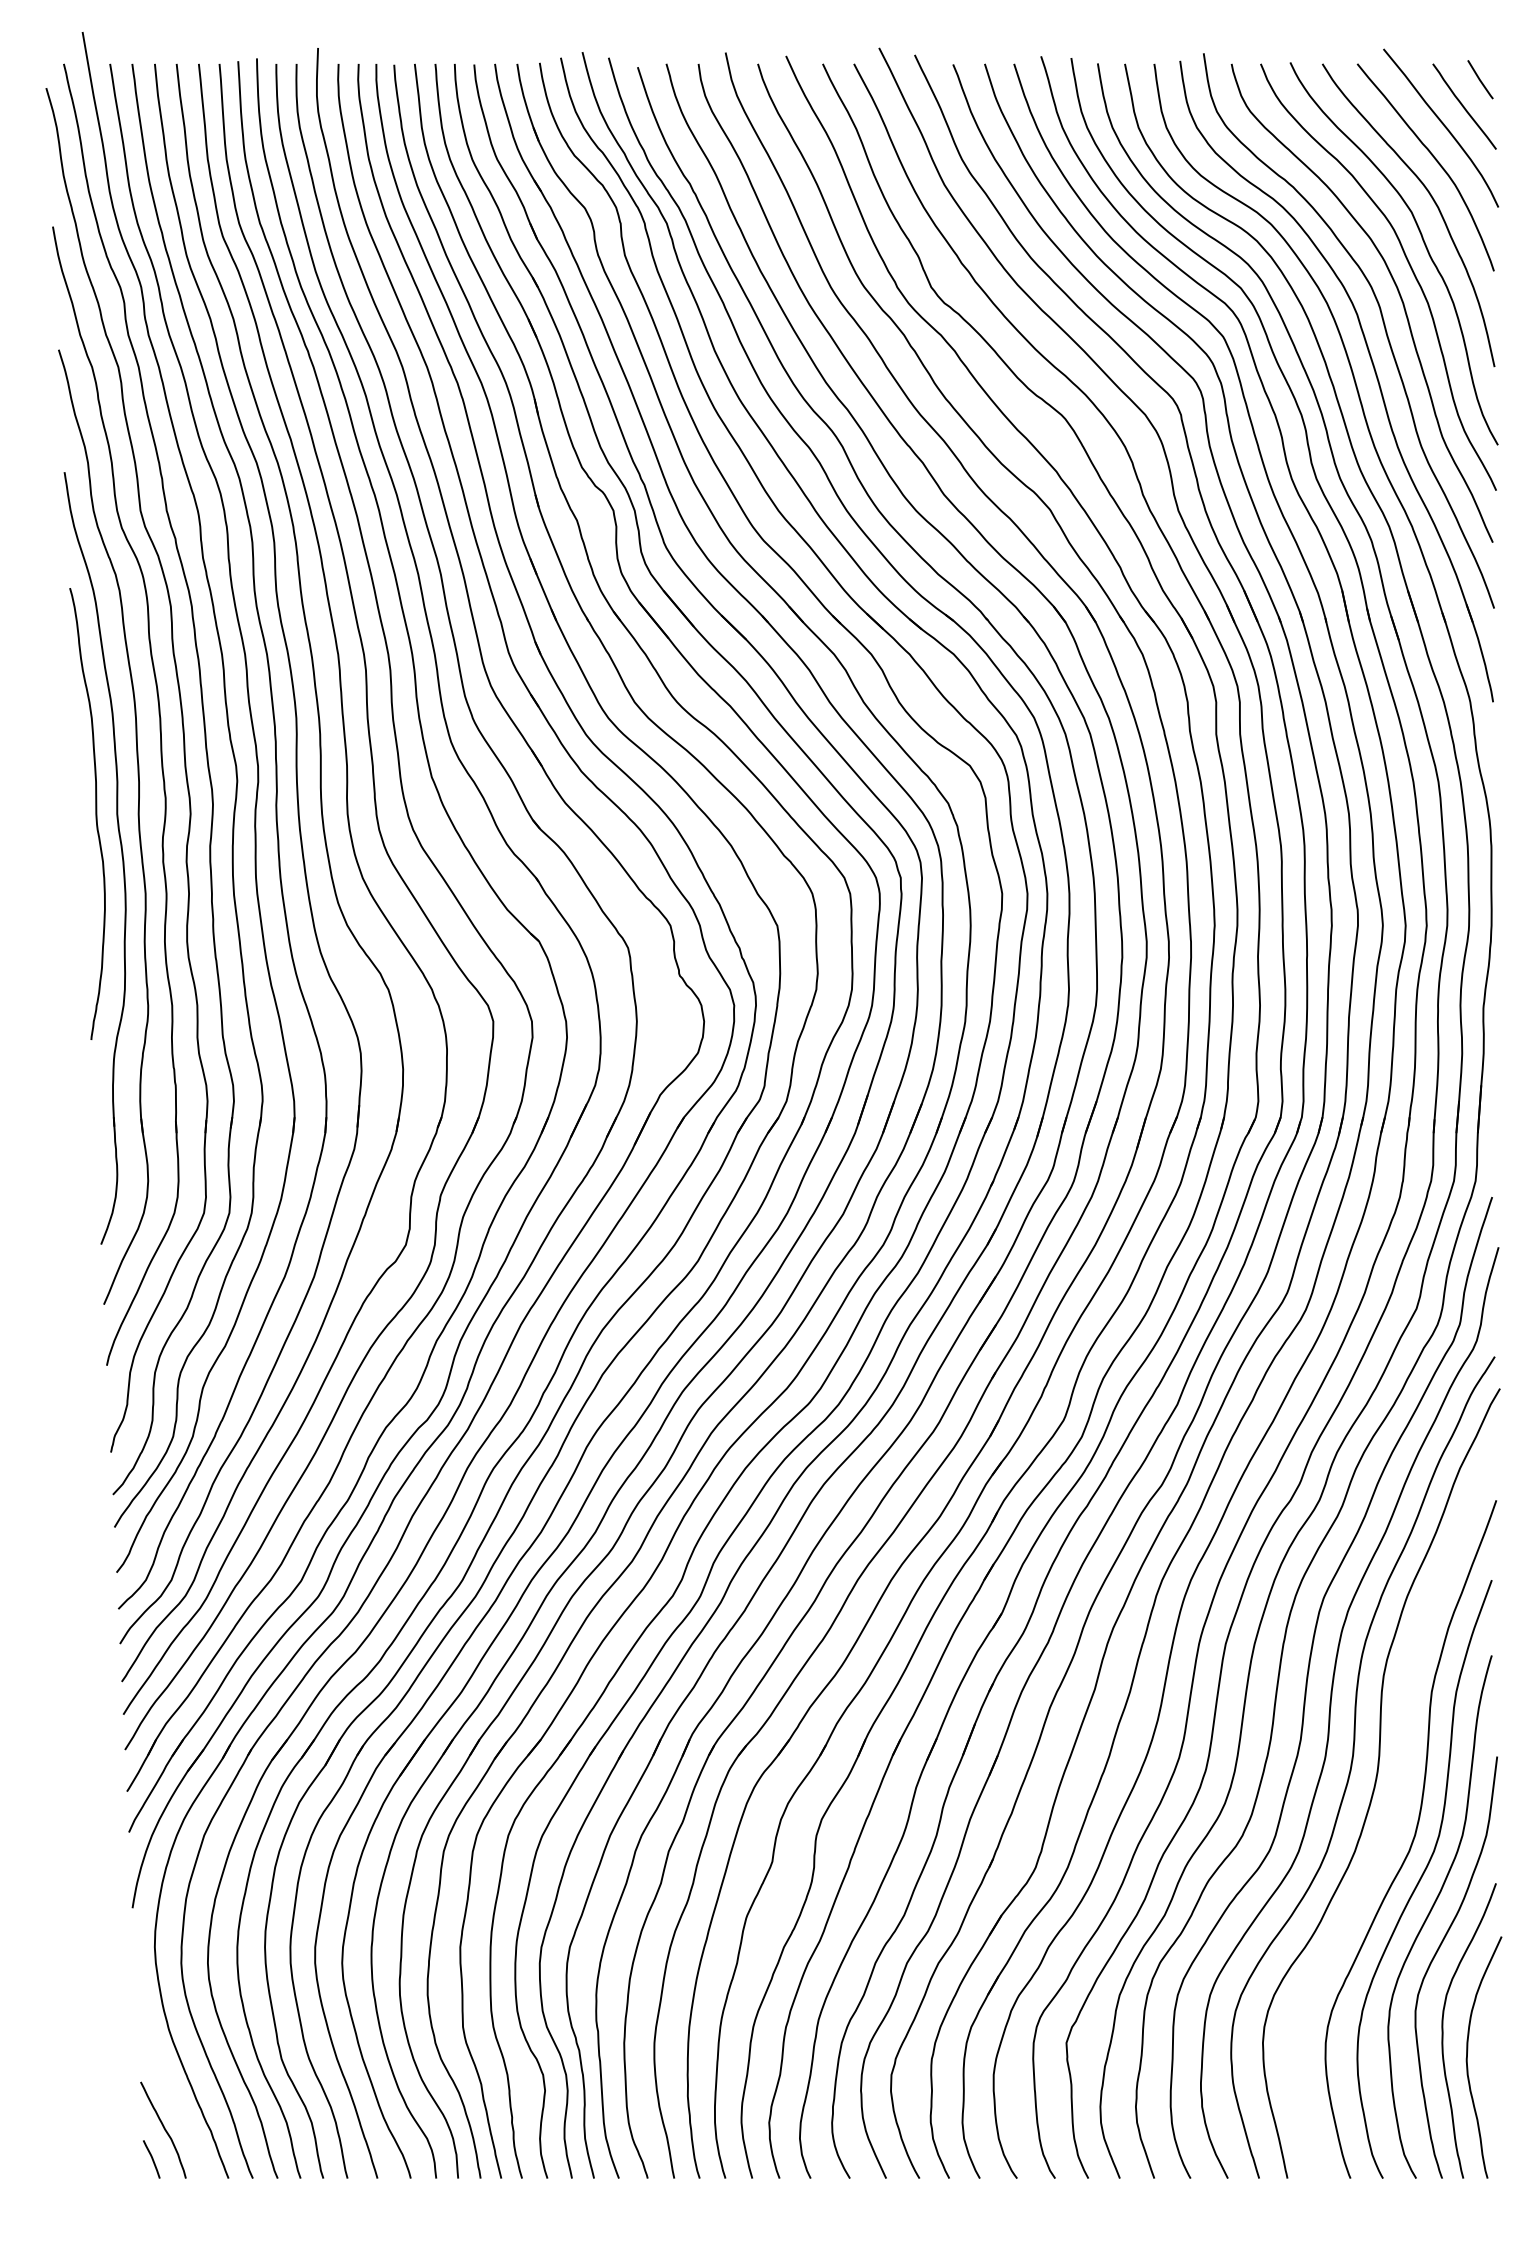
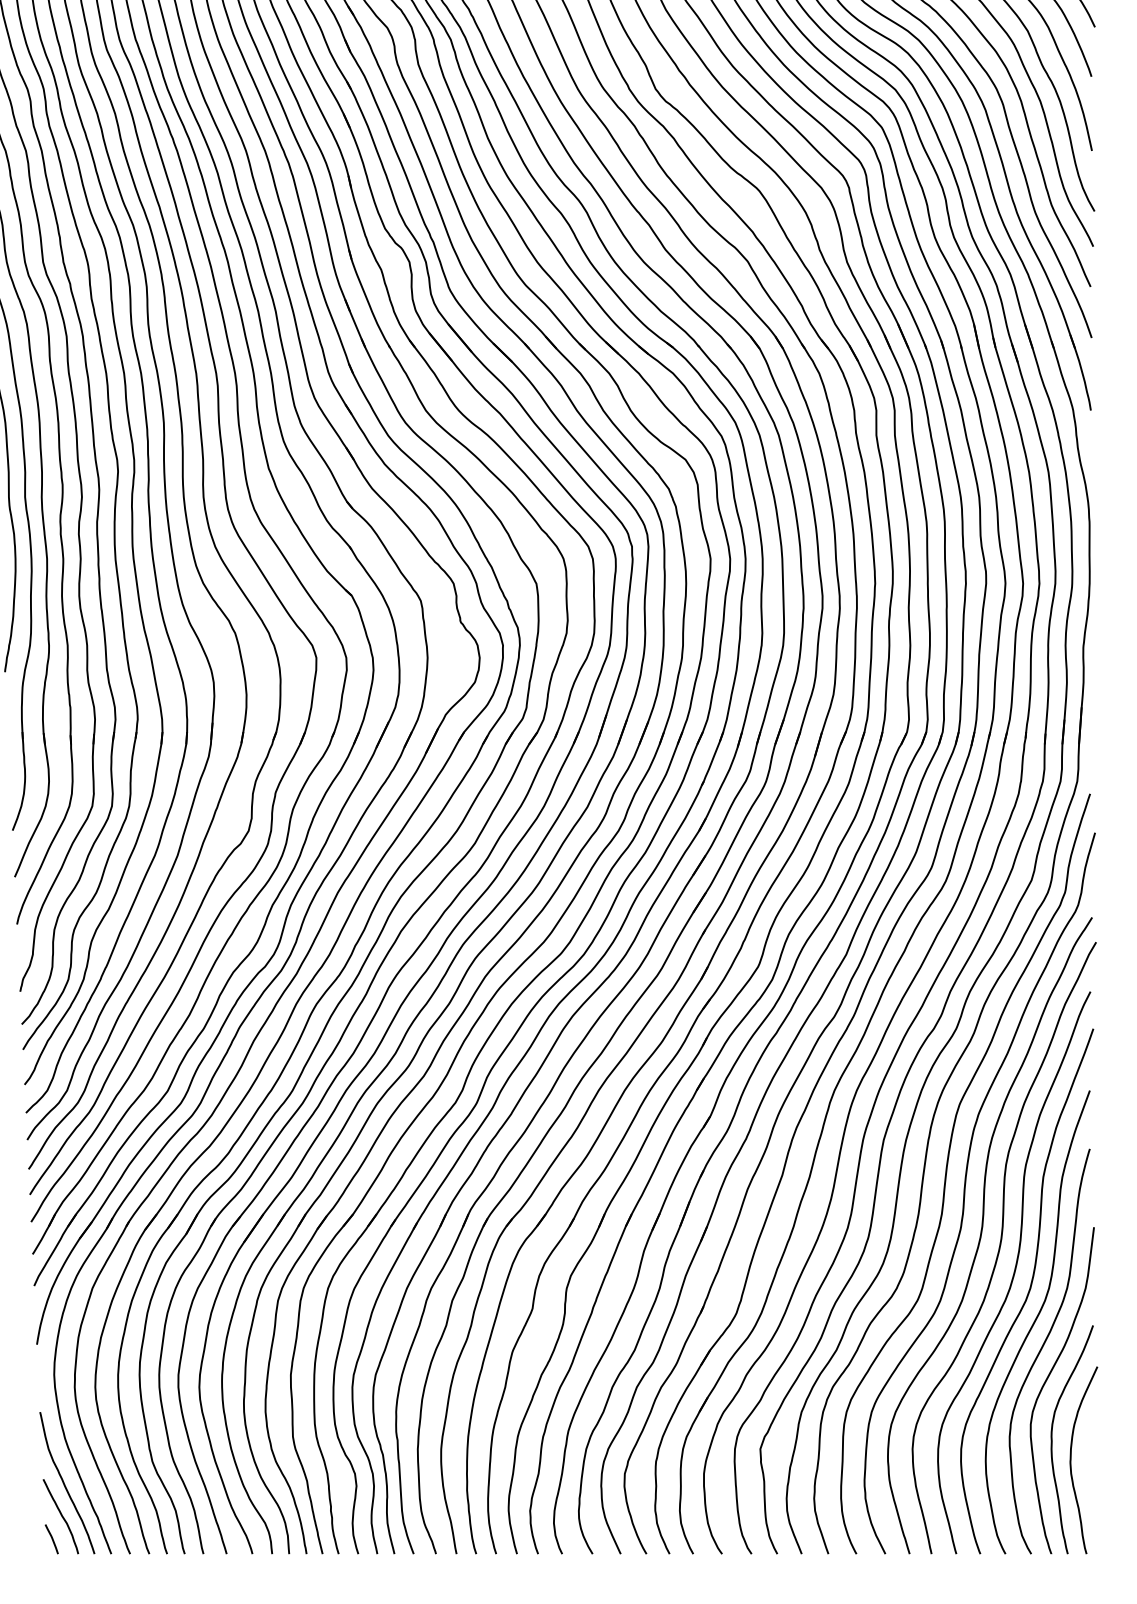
curve: (1394, 1815) -> (1014, 1272), added
curve: (168, 2087) -> (64, 1483), added

